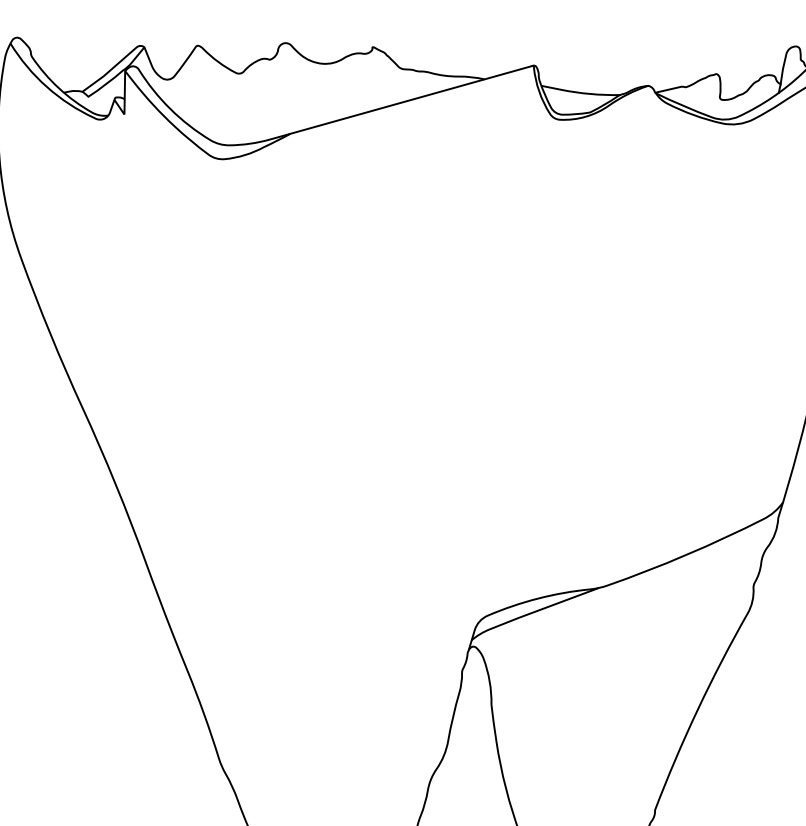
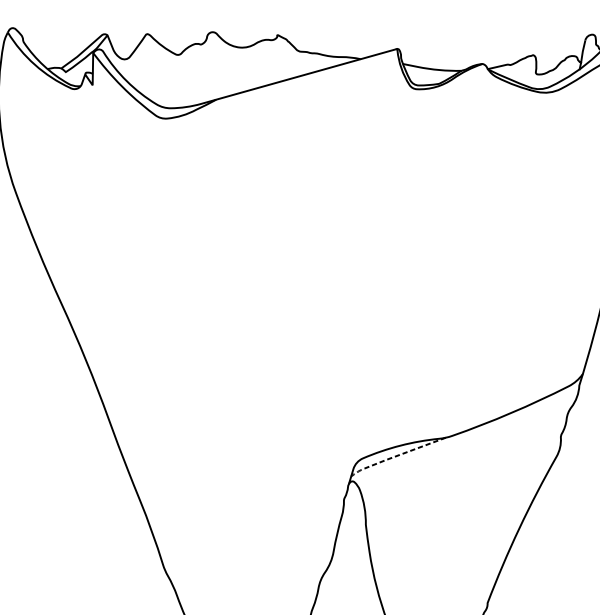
line: (530, 613) -> (394, 456), solid -> dashed

